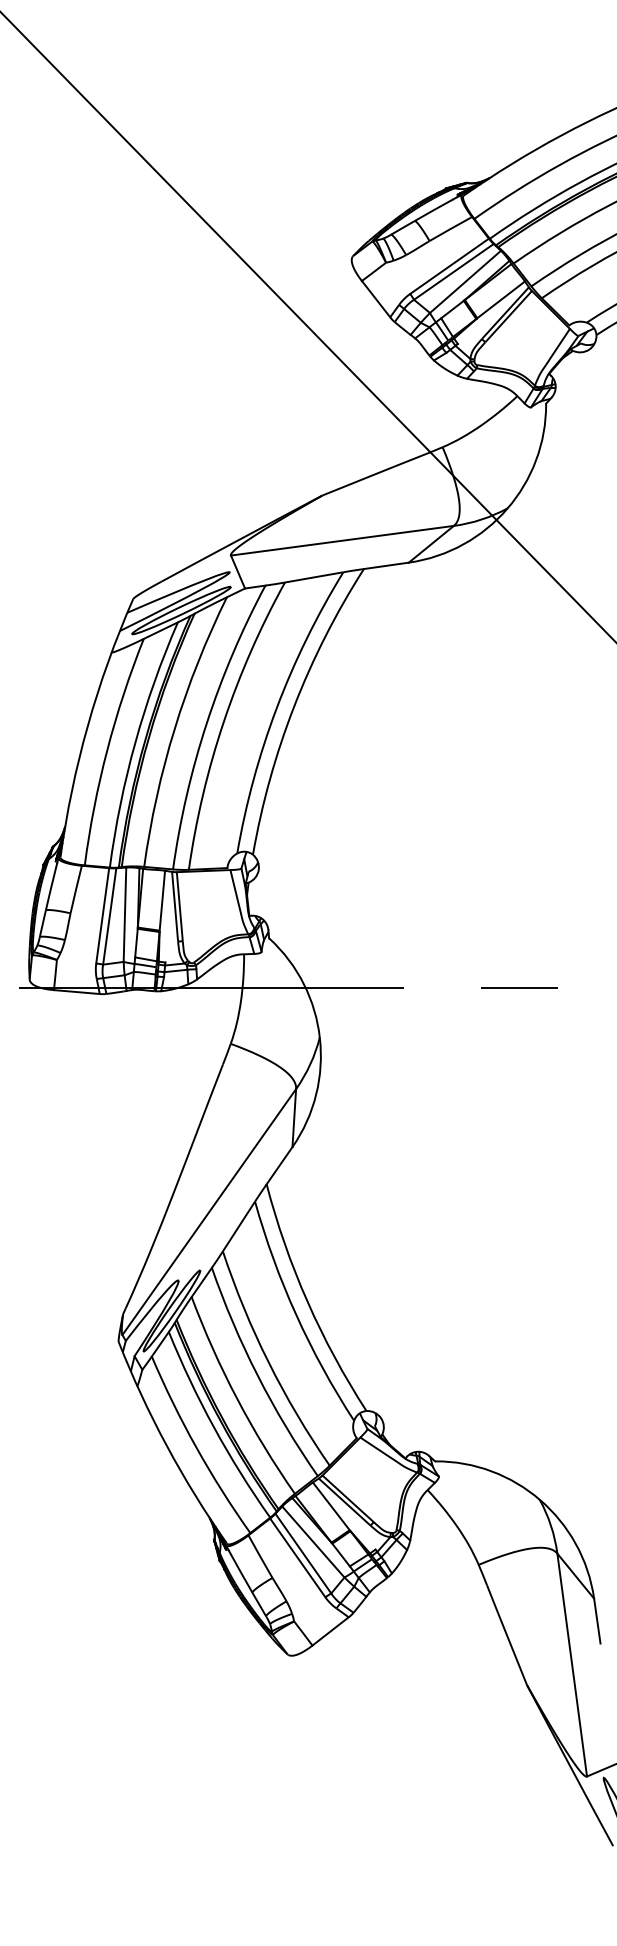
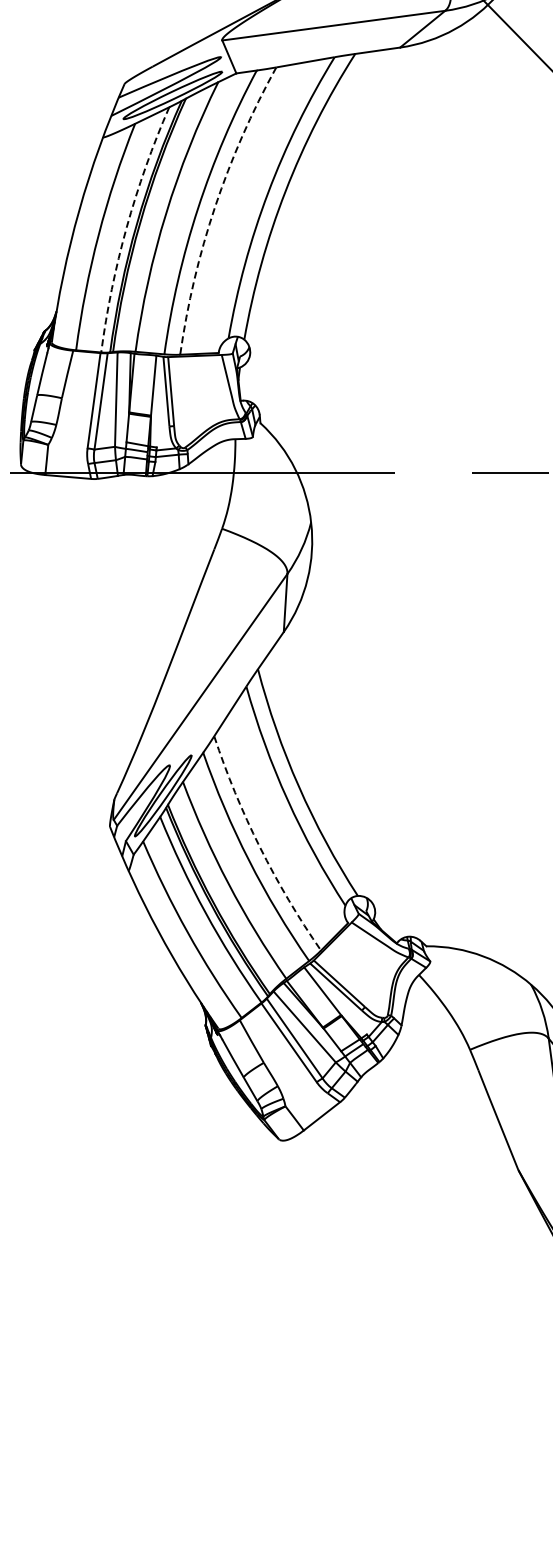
arc: (223, 721) -> (214, 206), solid -> dashed
arc: (135, 742) -> (126, 227), solid -> dashed
arc: (268, 1362) -> (259, 847), solid -> dashed

